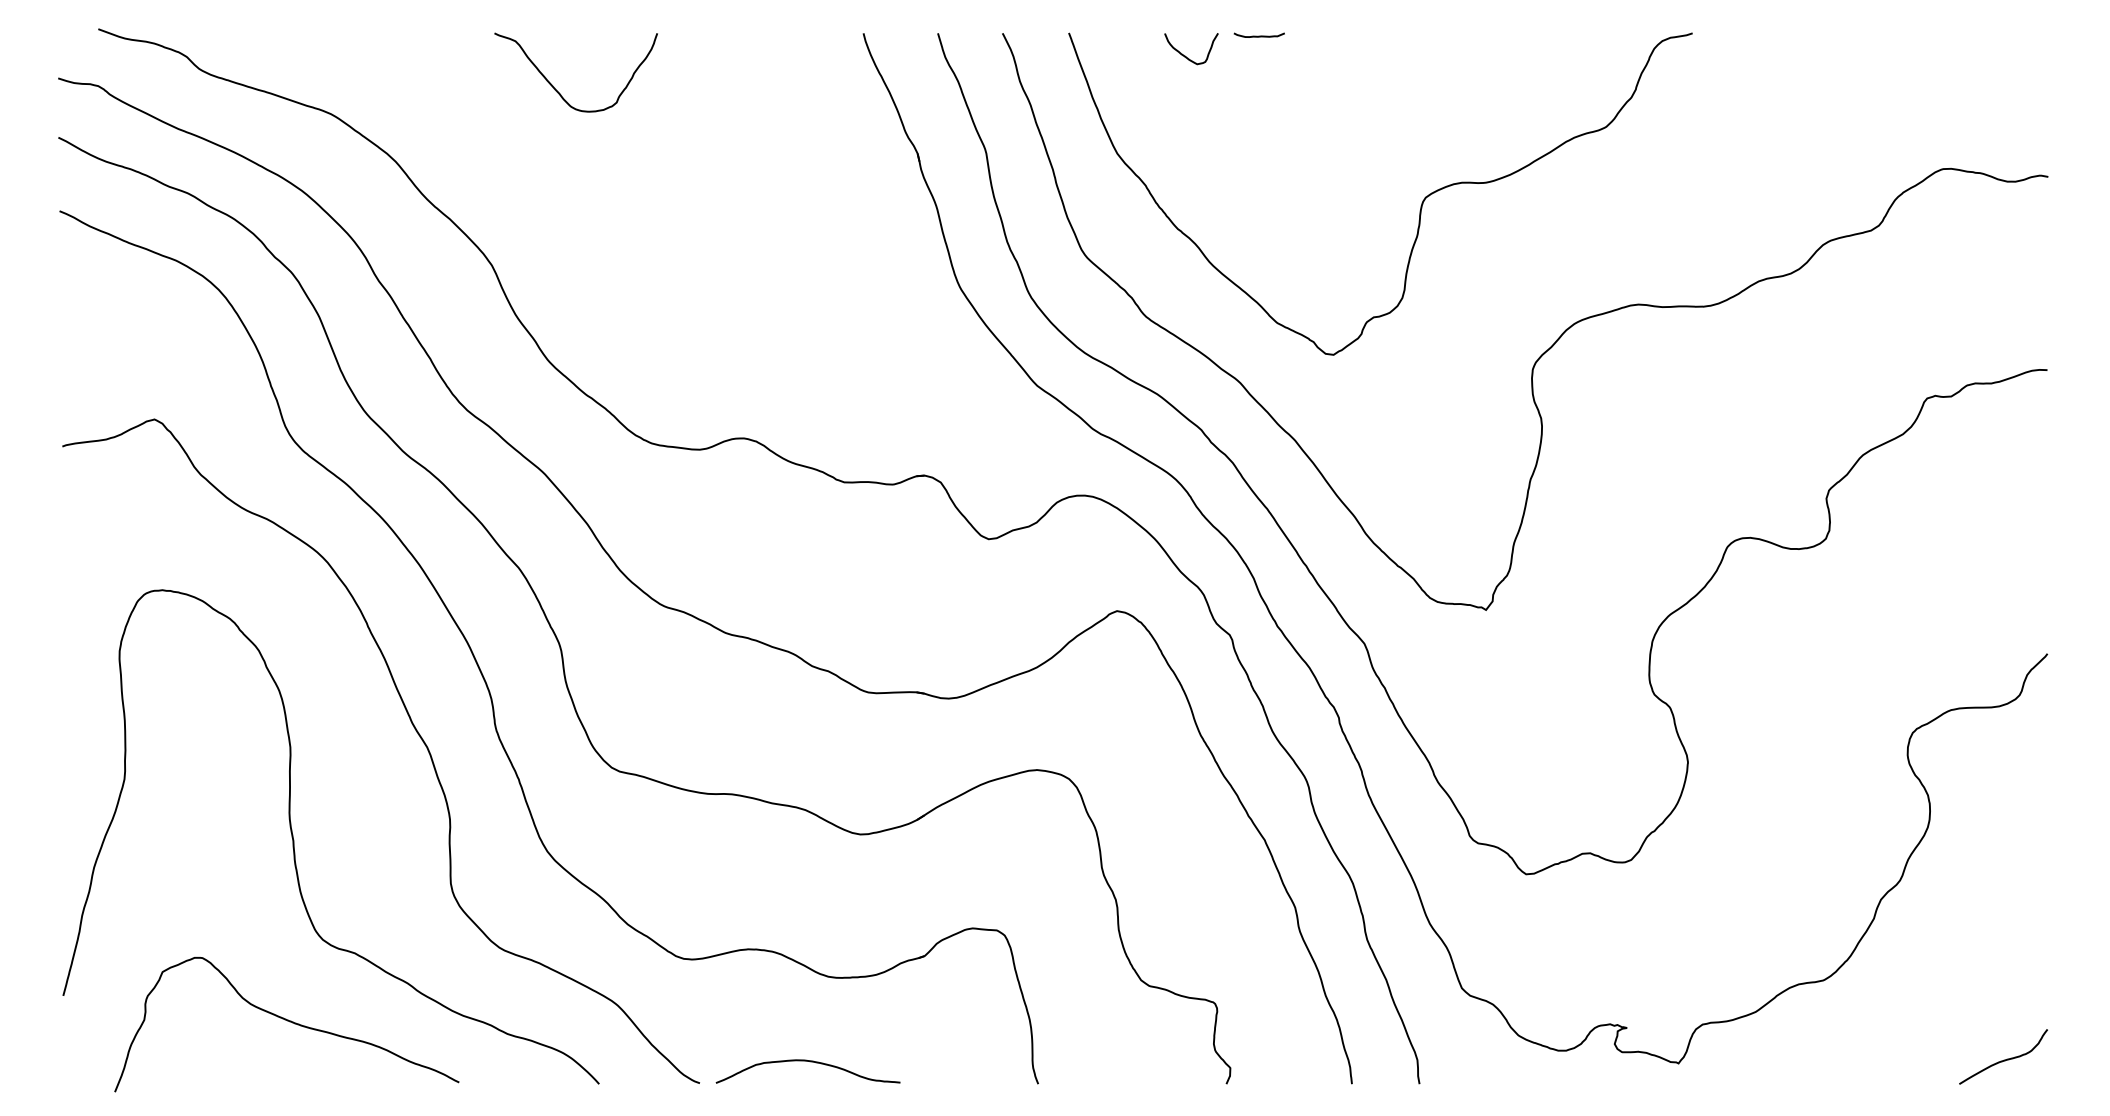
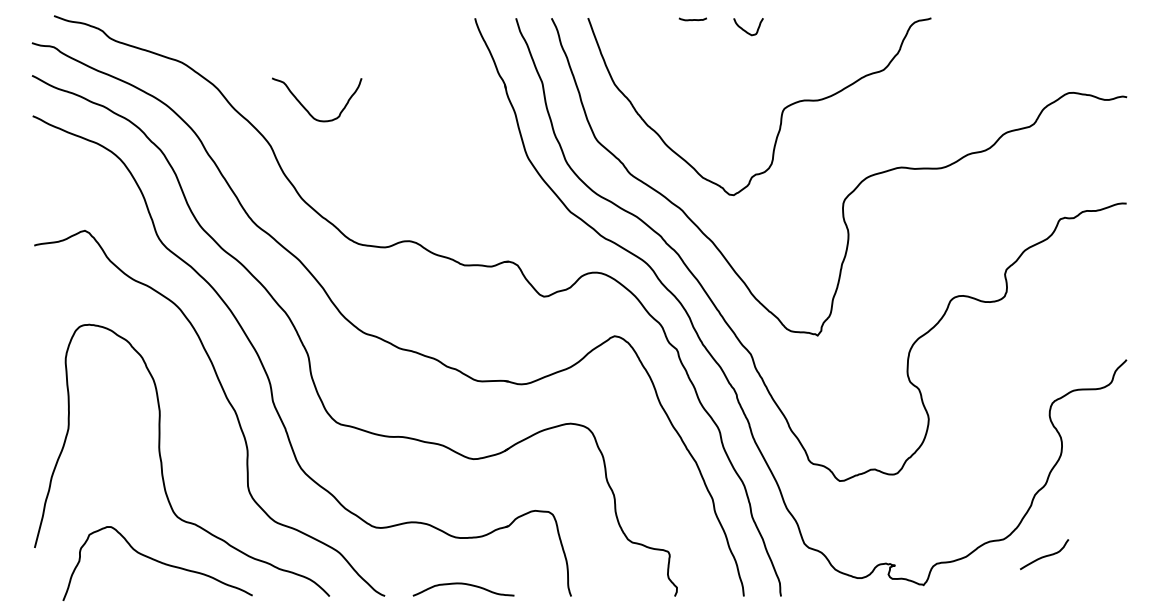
curve: (1187, 55) -> (746, 30), moved
curve: (558, 90) -> (307, 109), moved
curve: (2003, 1058) -> (1044, 555), moved
curve: (807, 1062) -> (463, 584), moved

